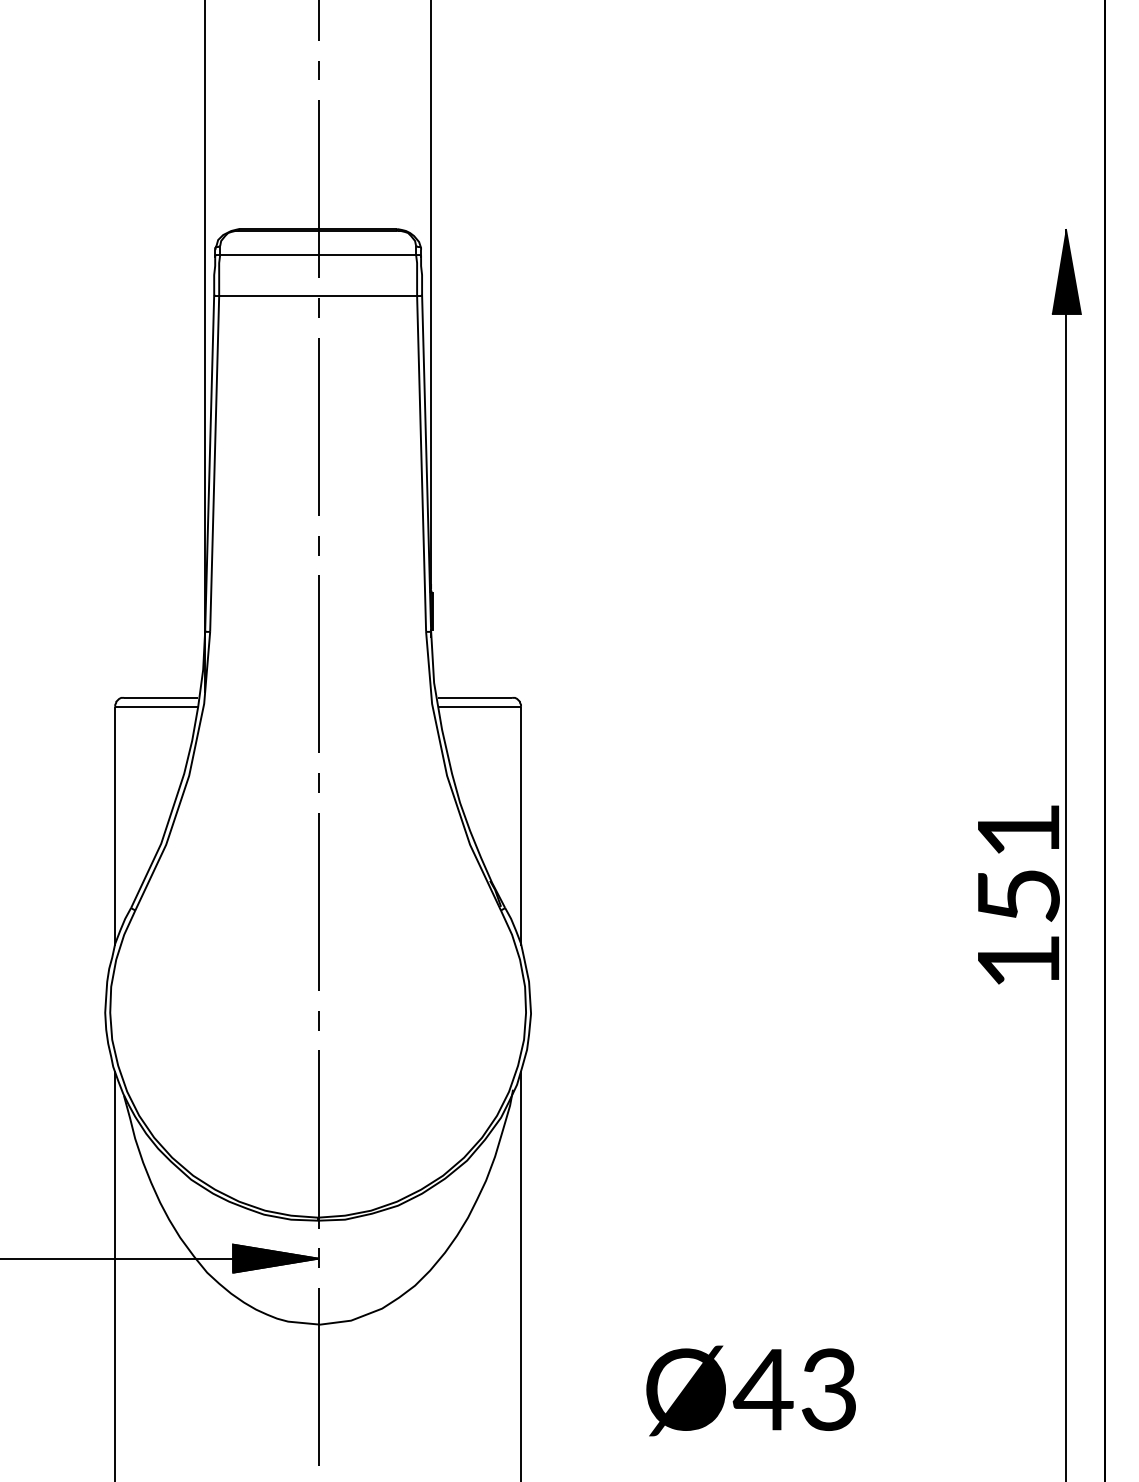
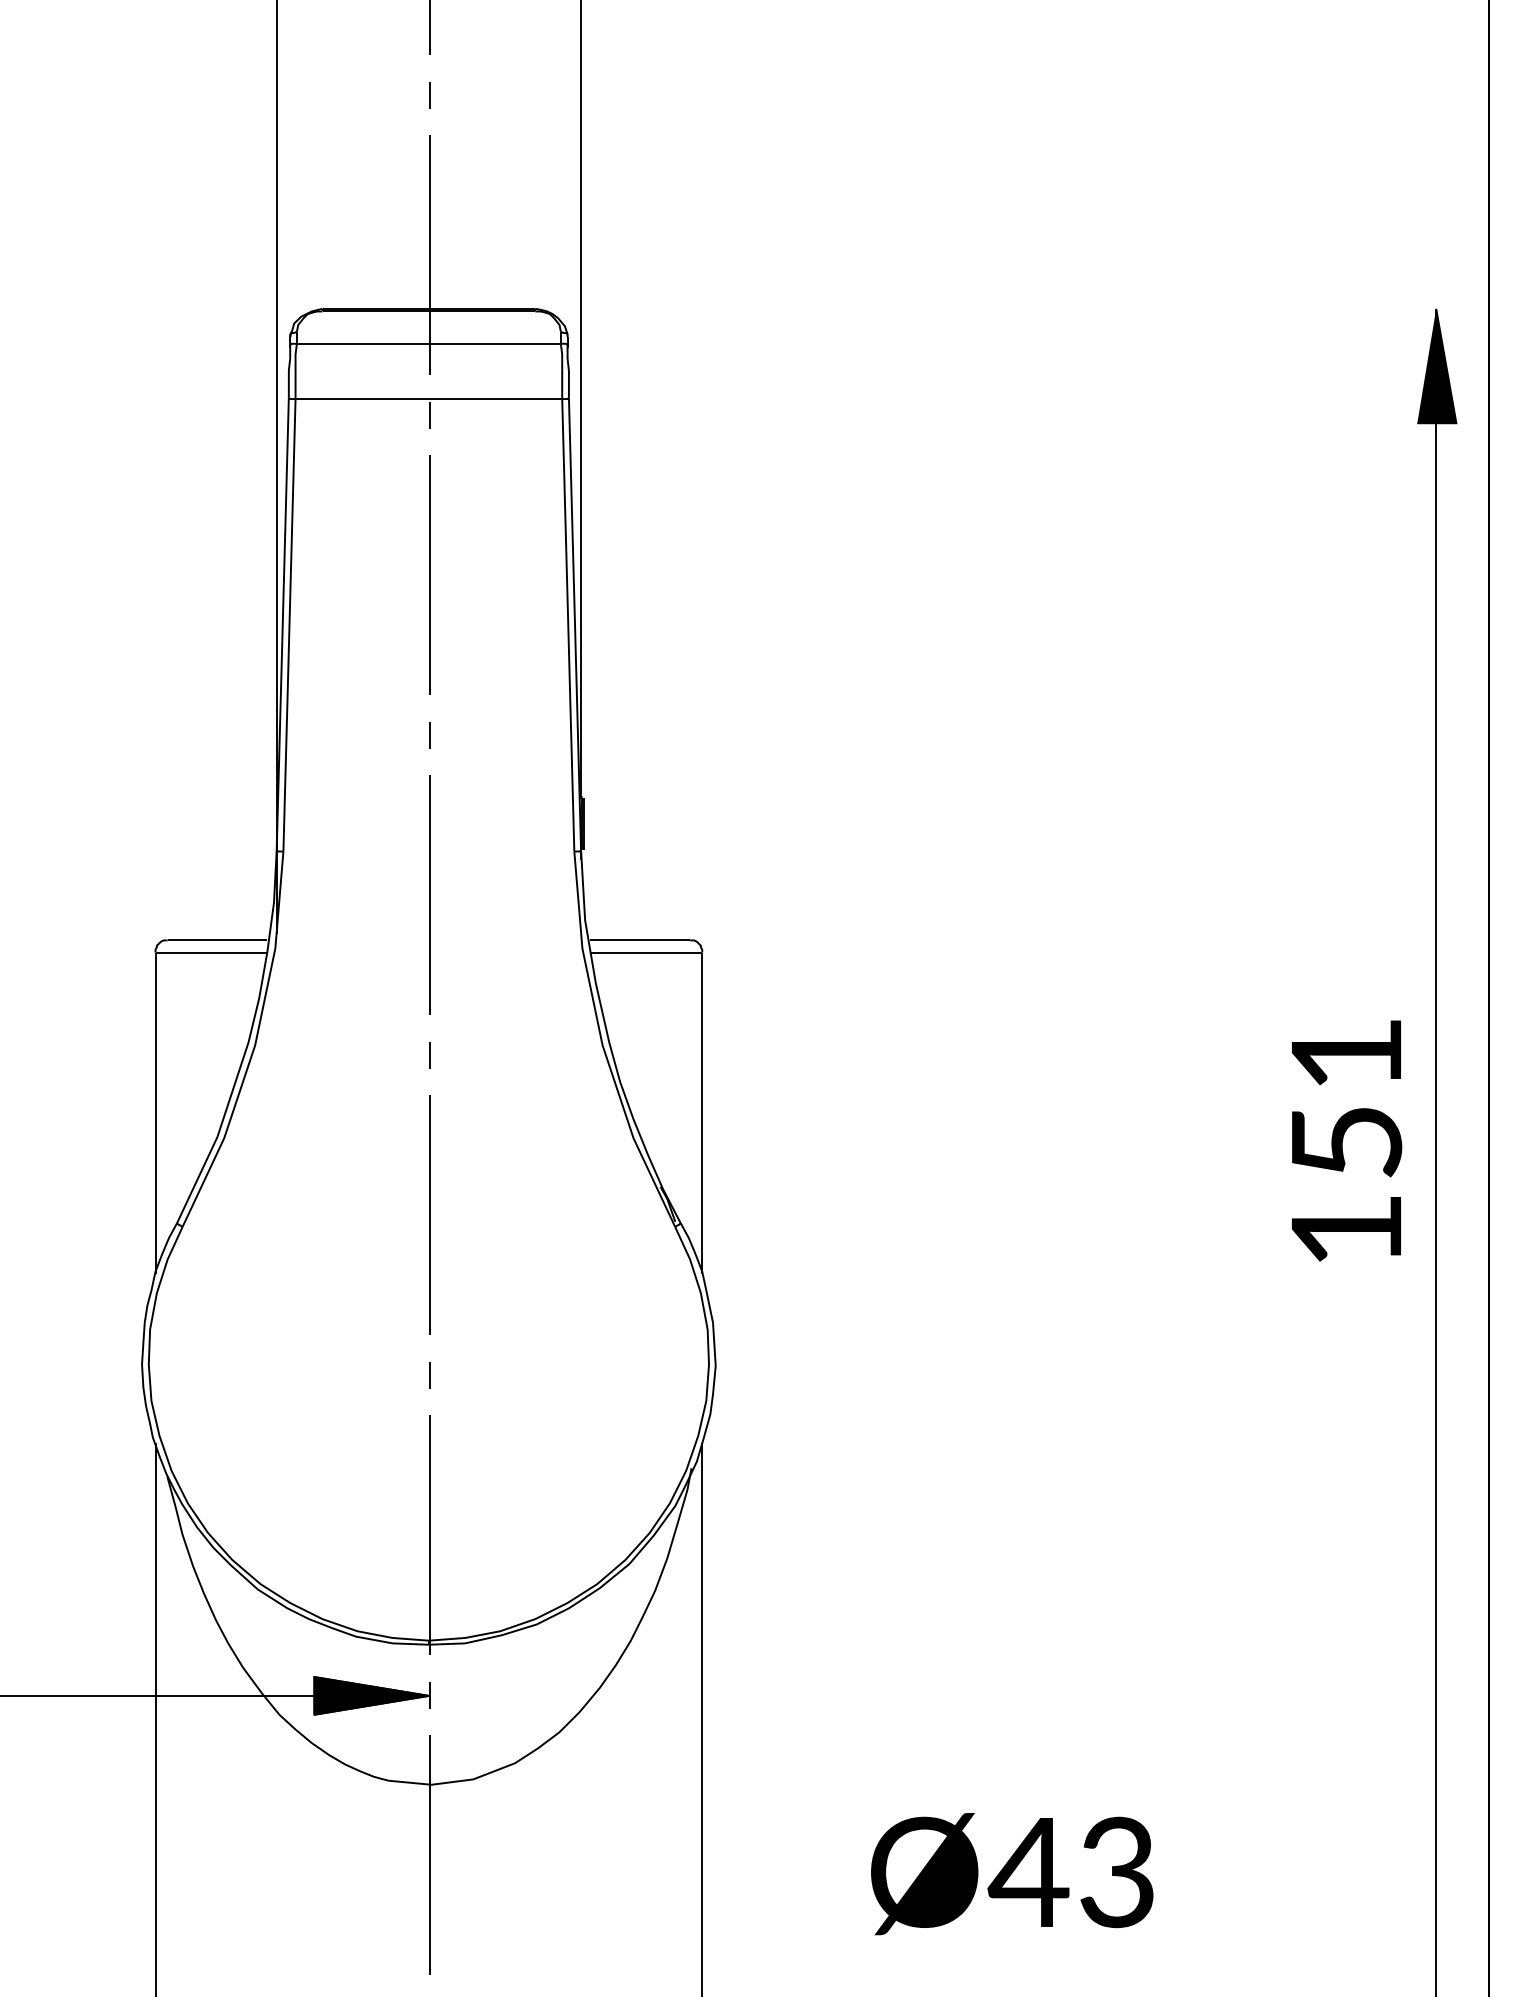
text: (1019, 894) -> (1347, 1140), moved

